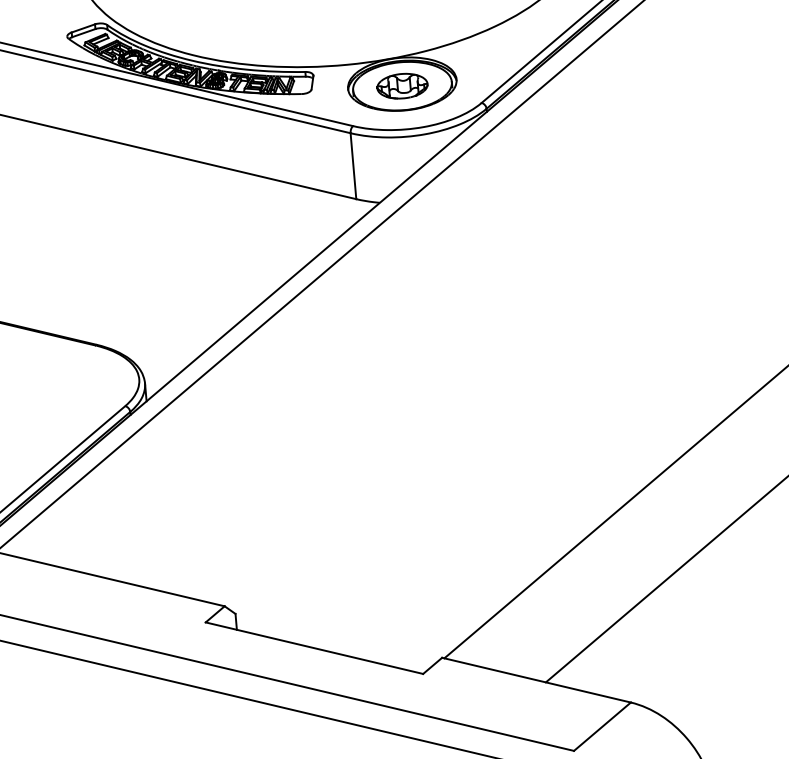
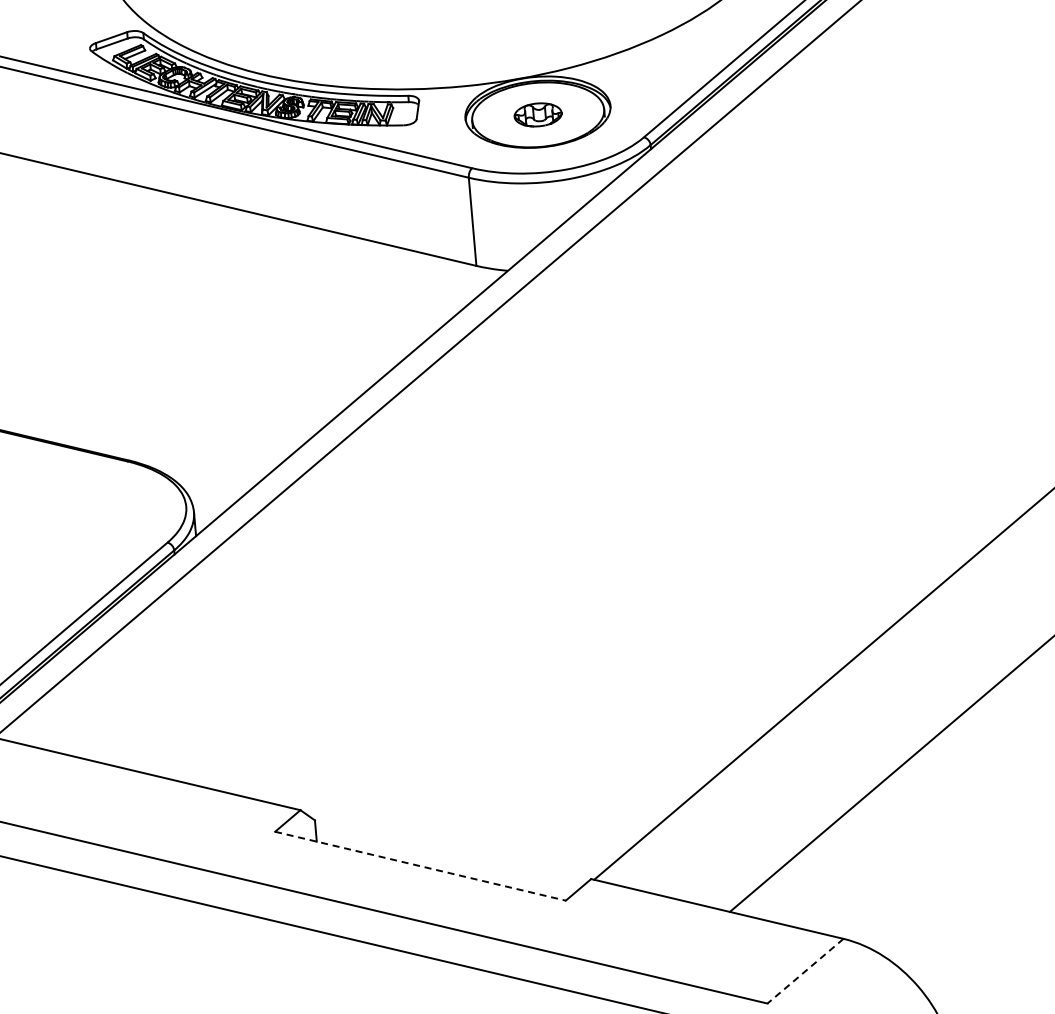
part: (401, 85) -> (537, 114), size x0.7
line: (314, 648) -> (420, 866), solid -> dashed
line: (602, 726) -> (805, 971), solid -> dashed

